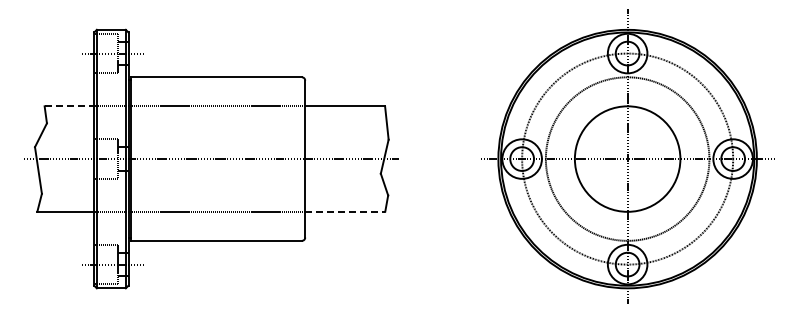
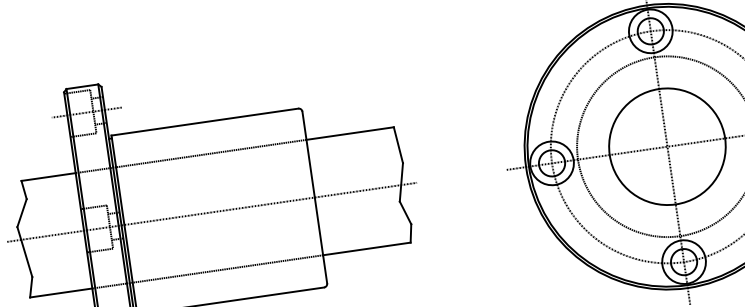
line: (69, 106) -> (48, 177), dashed -> solid
line: (345, 211) -> (367, 248), dashed -> solid

